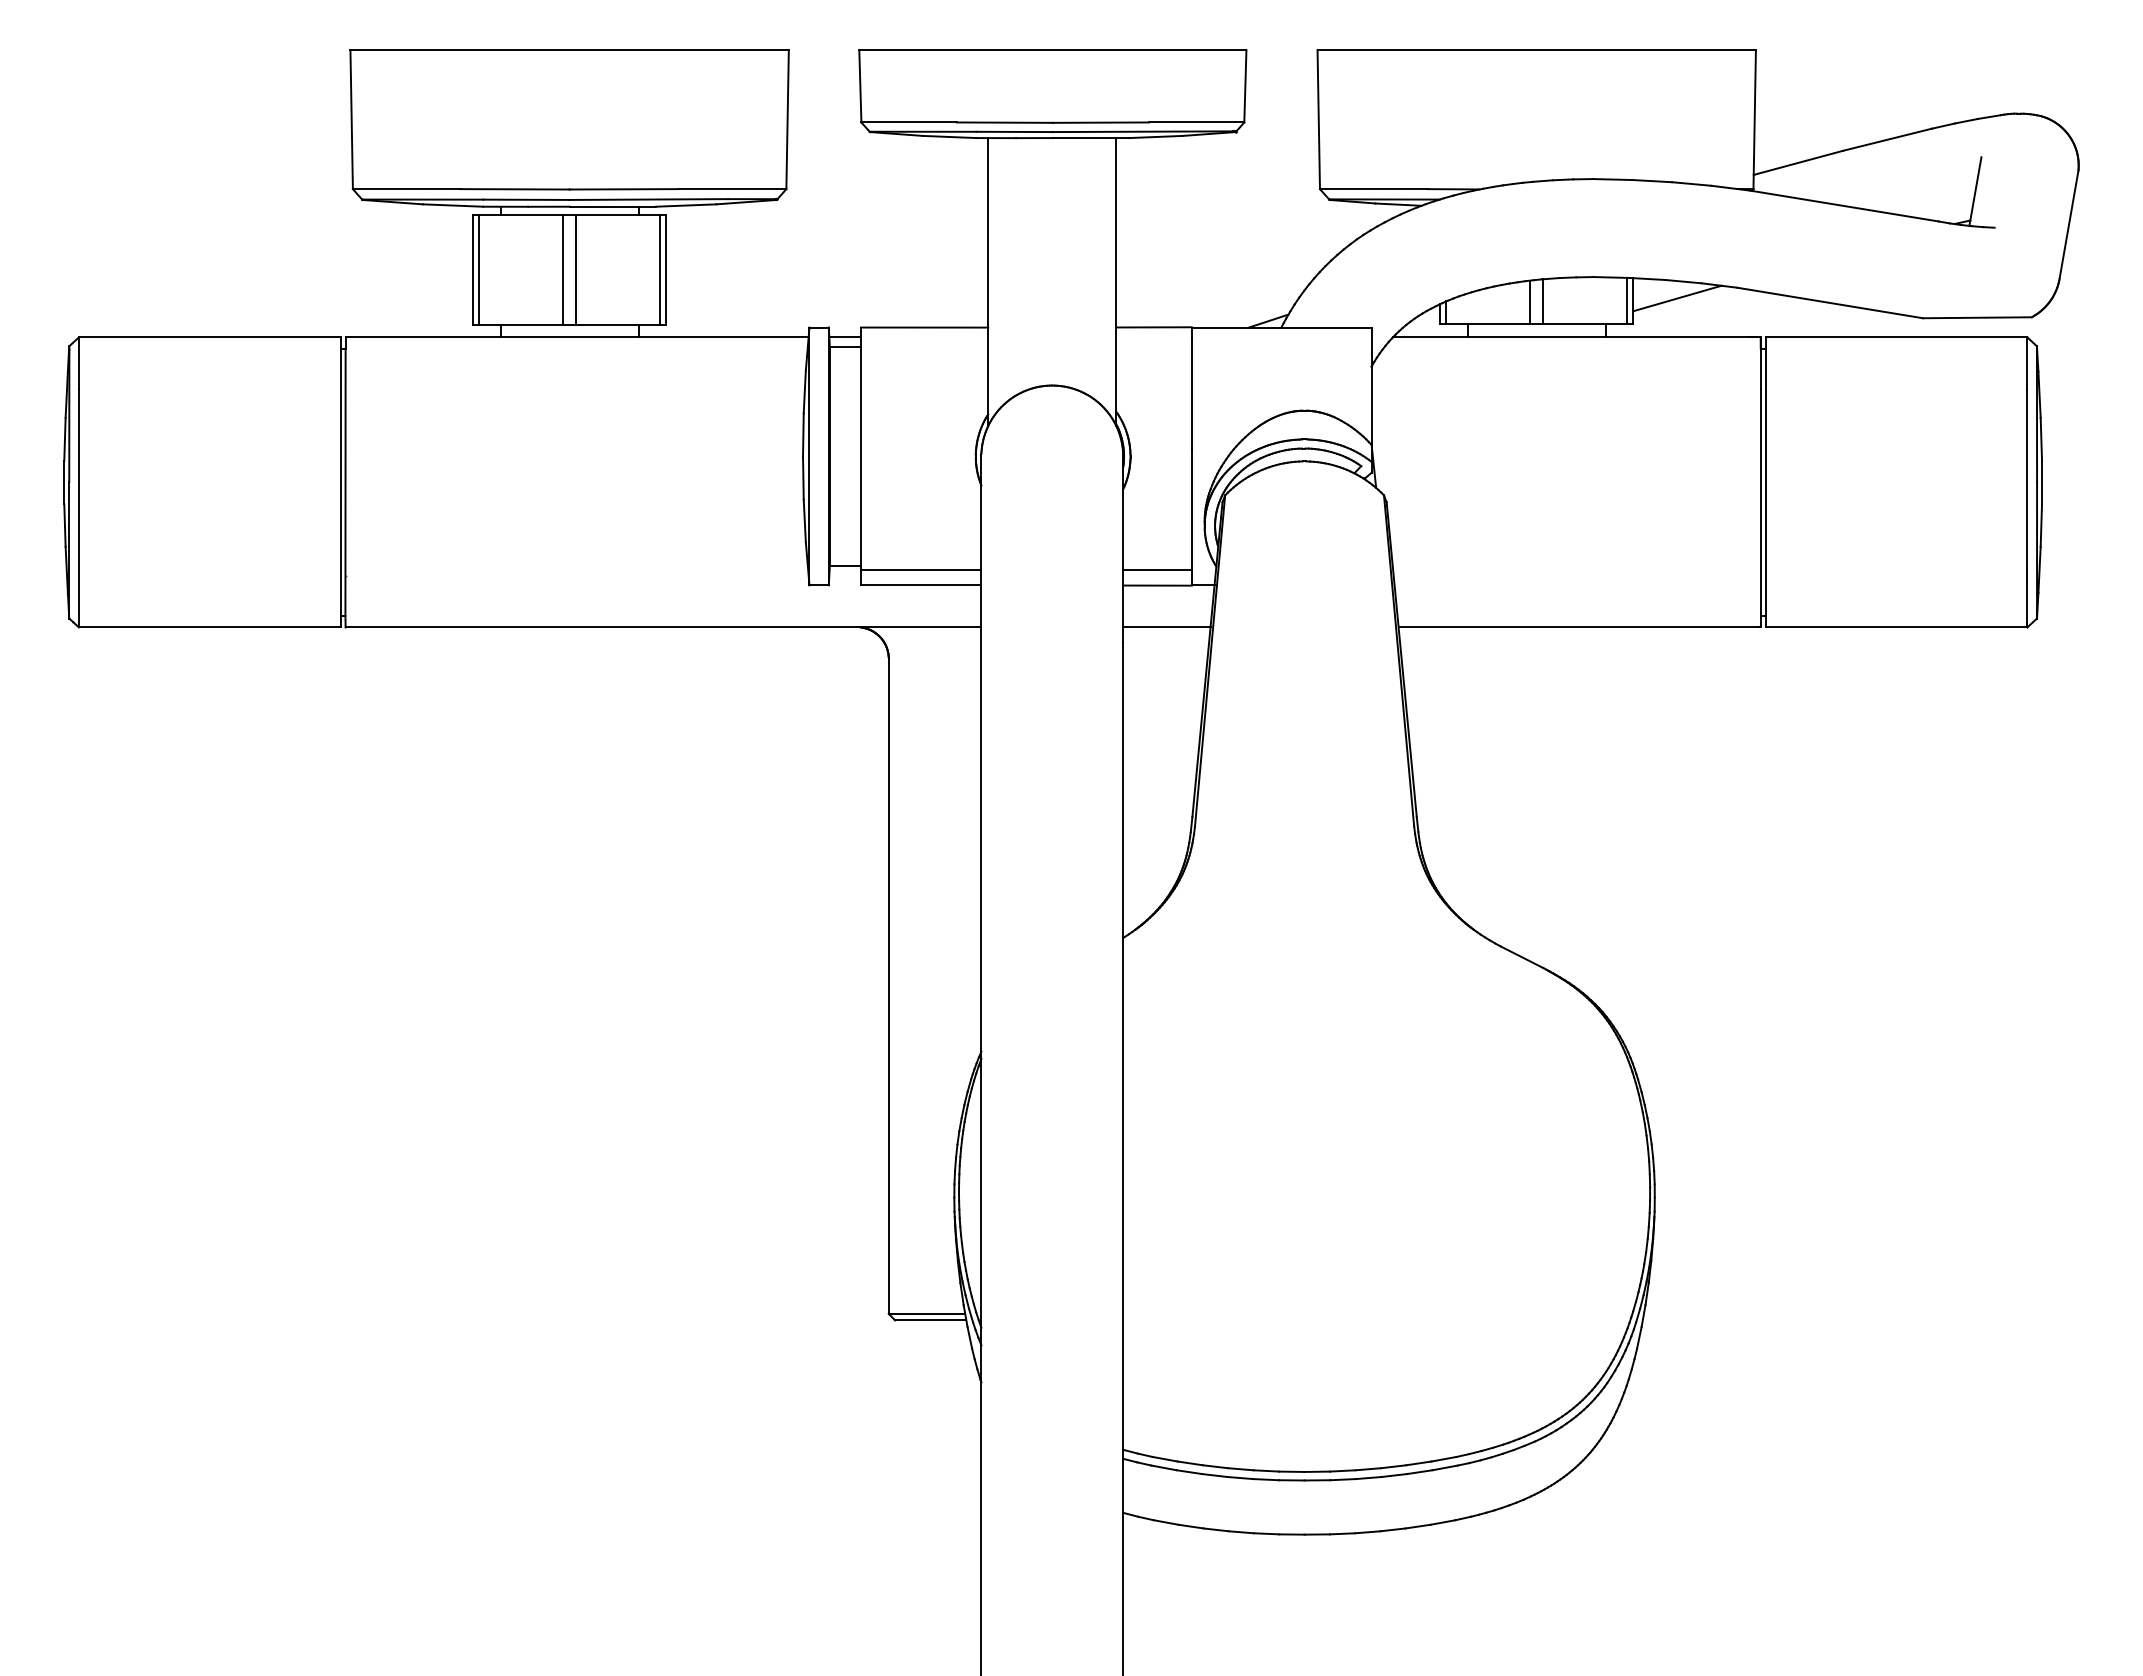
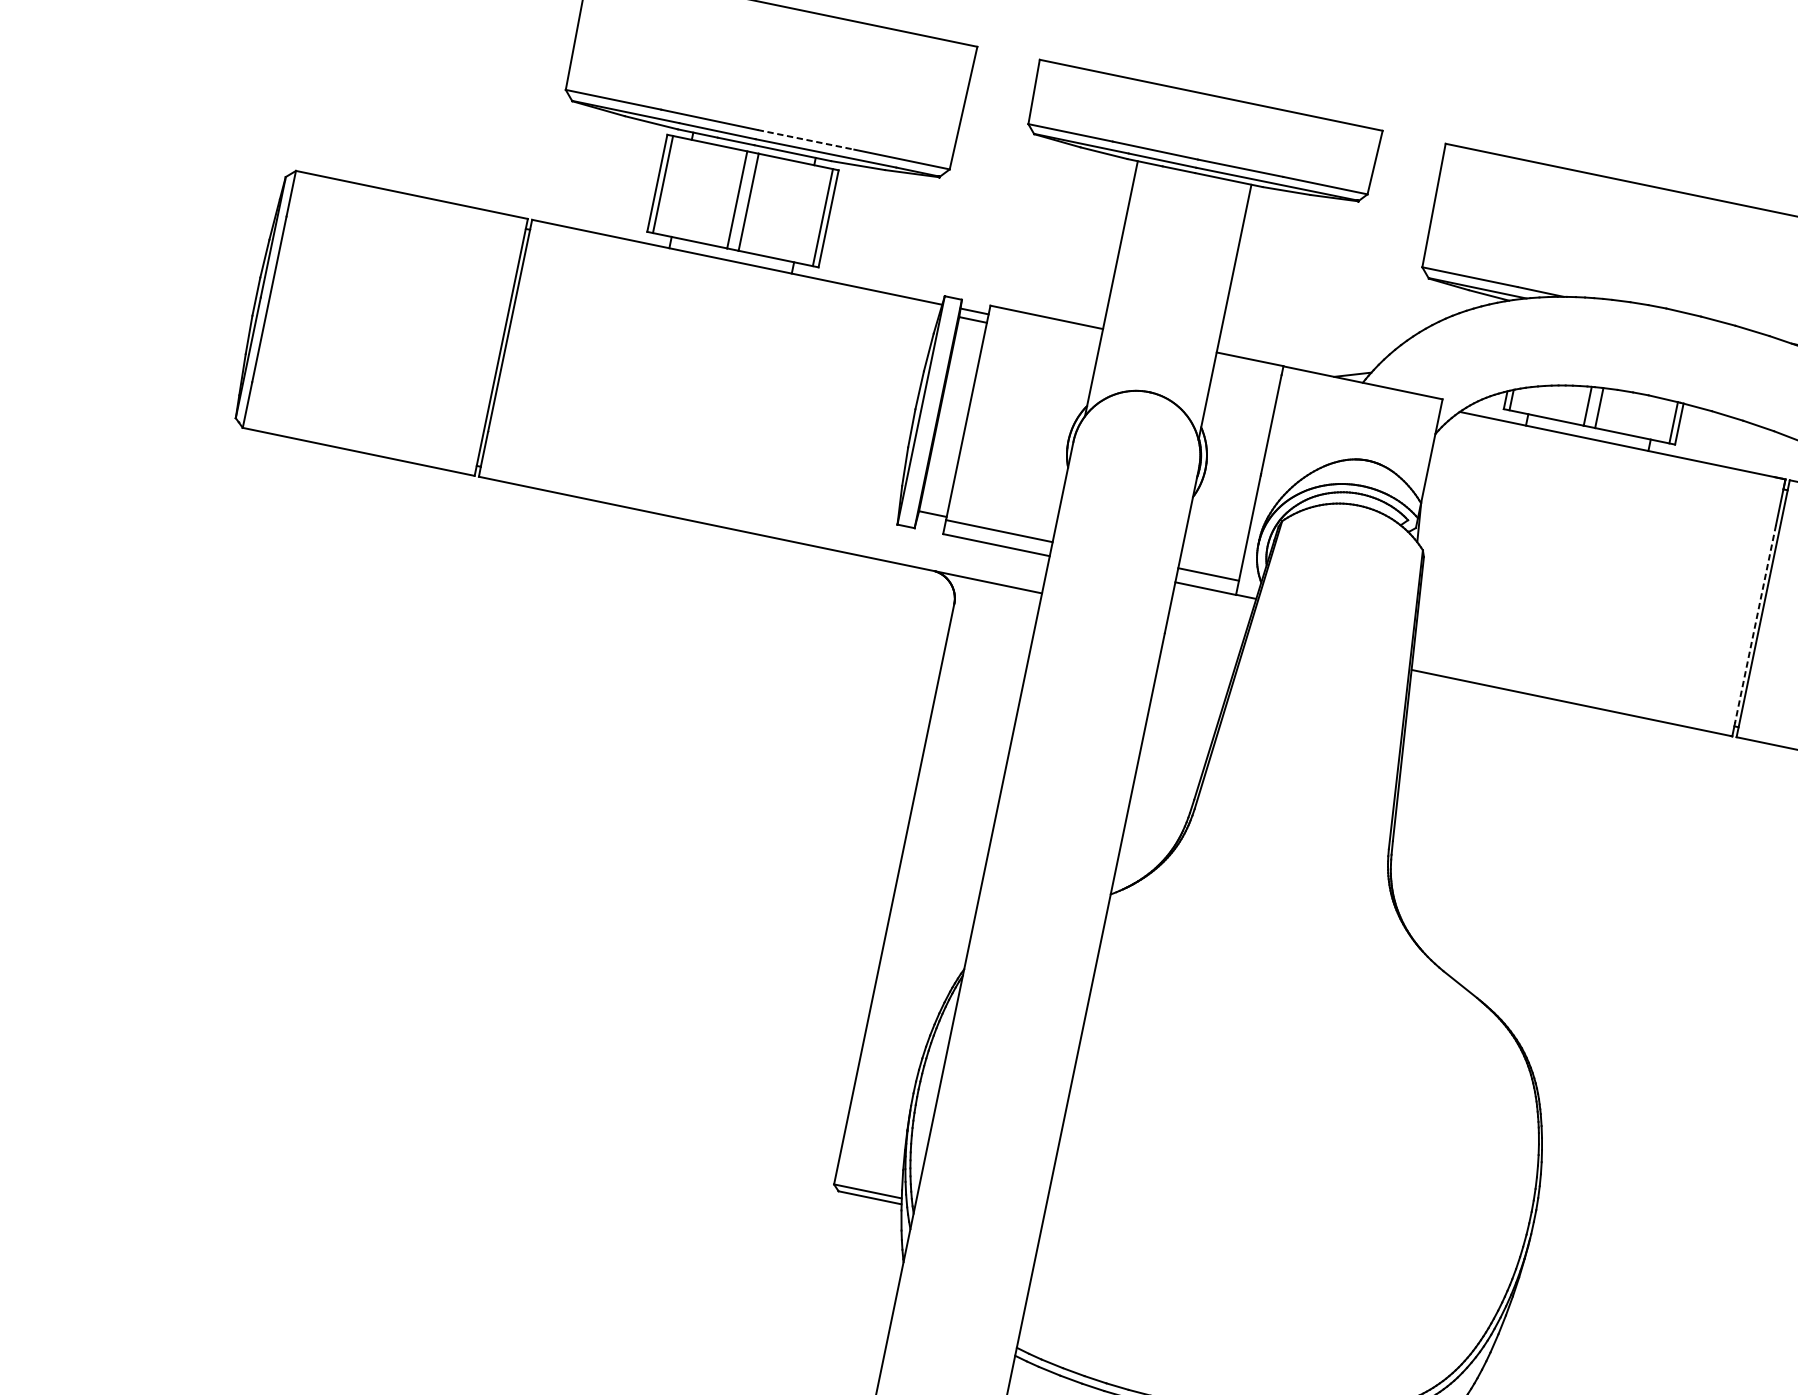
line: (624, 189) -> (806, 140), solid -> dashed
line: (1677, 298) -> (1718, 429), removed
line: (1760, 500) -> (1755, 623), solid -> dashed
line: (1166, 627) -> (1206, 627), removed

